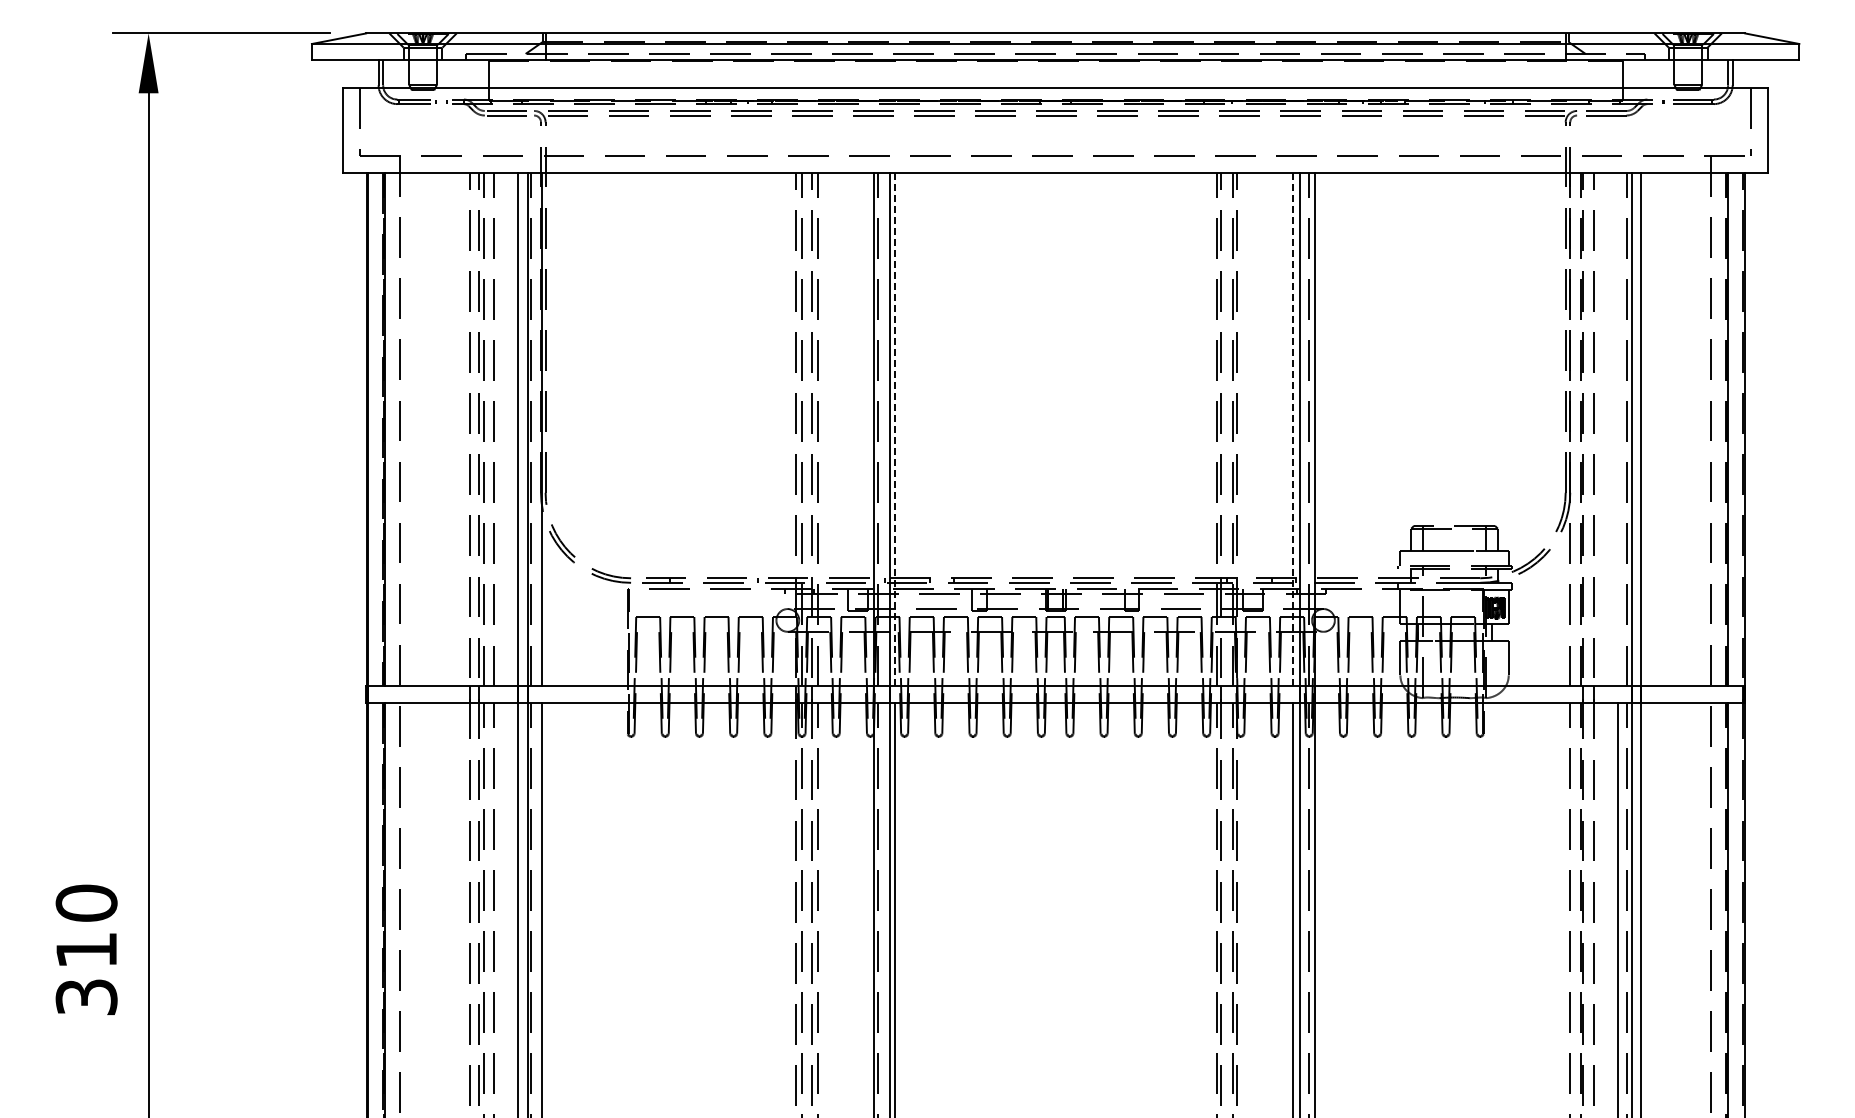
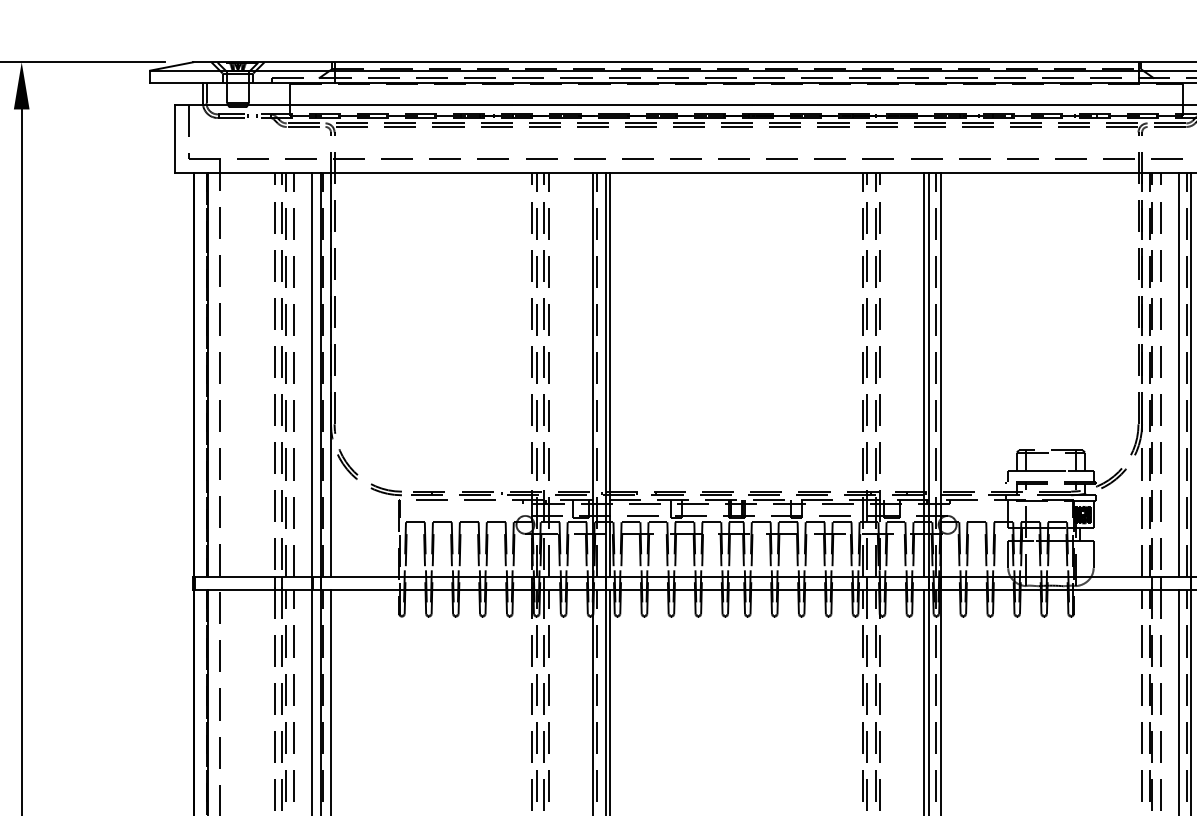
line: (894, 429) -> (609, 374), dashed -> solid
line: (1293, 429) -> (923, 374), dashed -> solid
line: (1617, 429) -> (1179, 374), added

